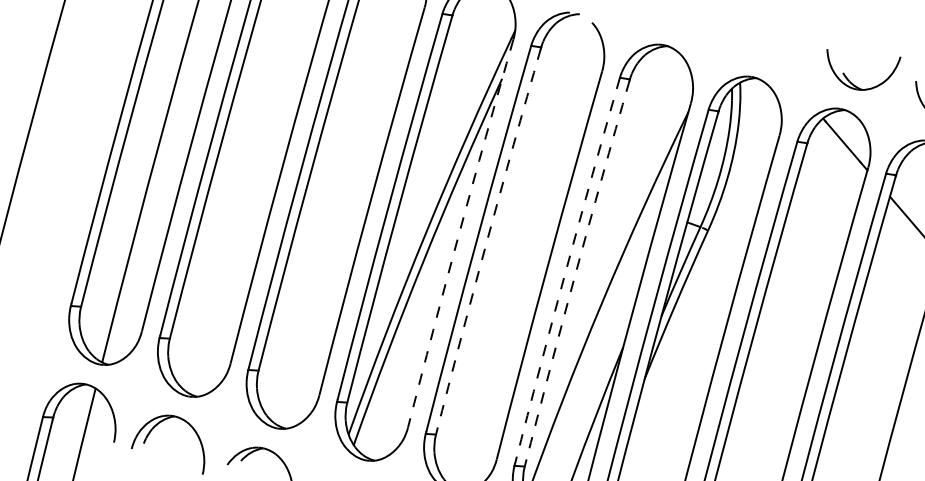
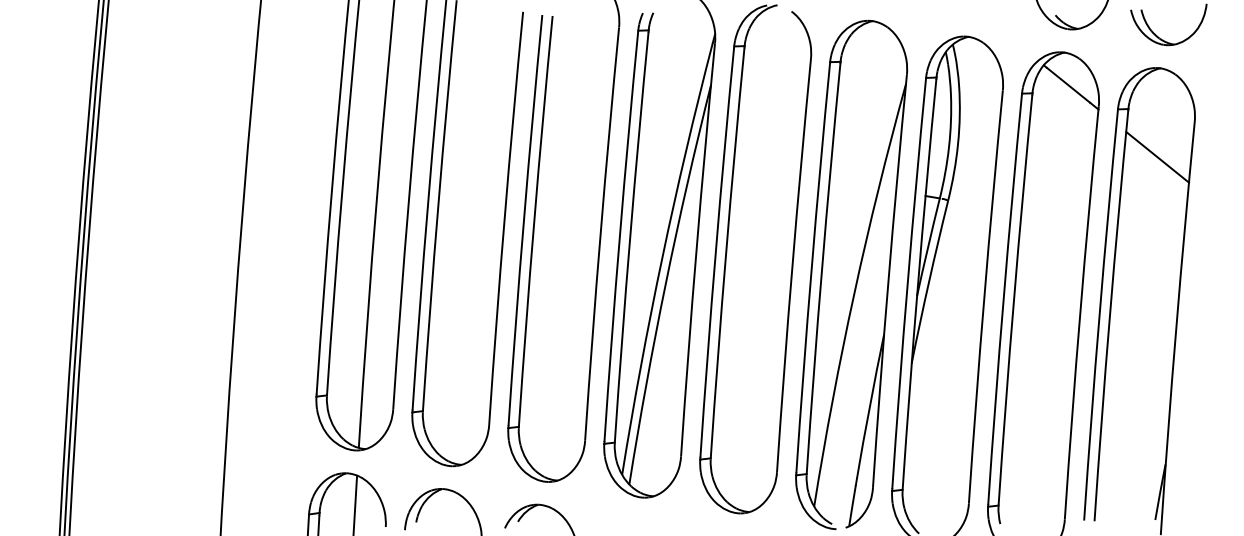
arc: (459, 232) -> (696, 249), dashed -> solid
arc: (487, 241) -> (726, 252), dashed -> solid
arc: (565, 270) -> (811, 267), dashed -> solid
arc: (576, 273) -> (822, 268), dashed -> solid

